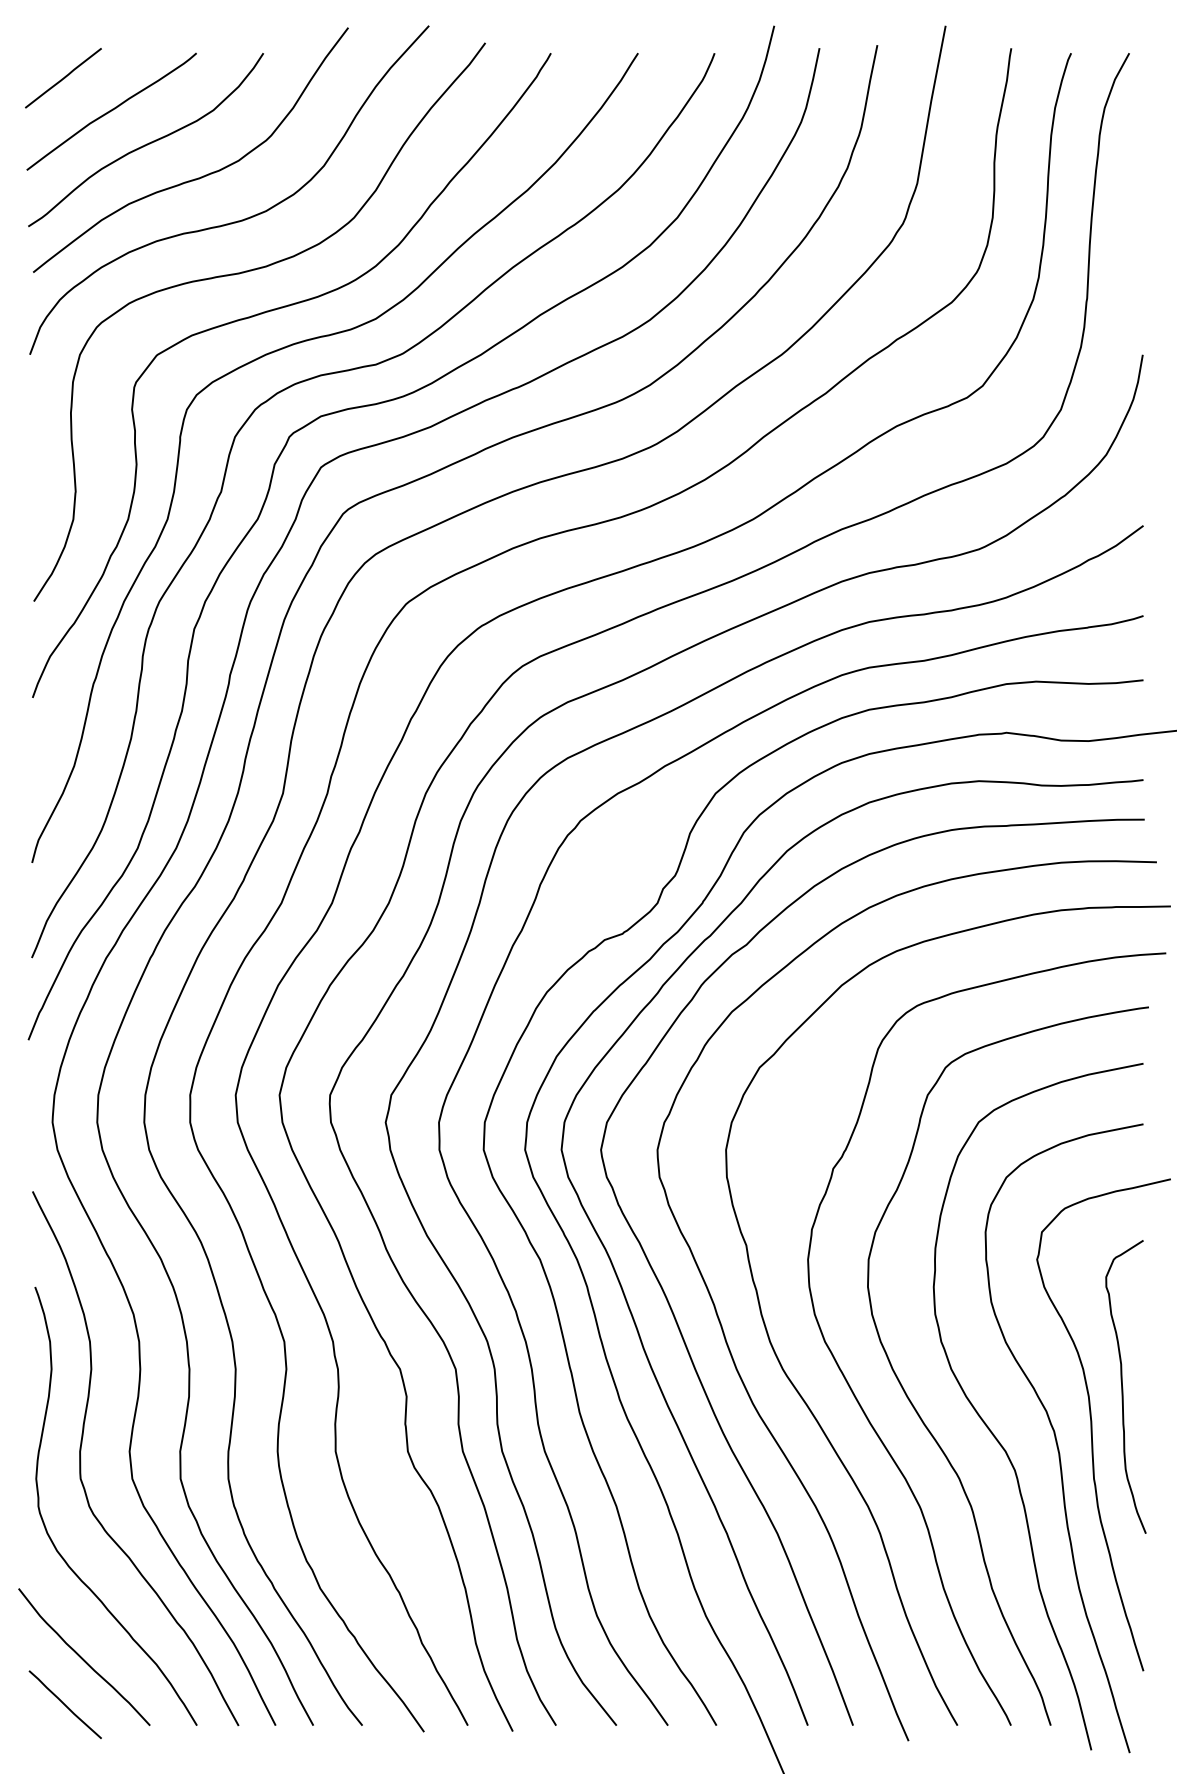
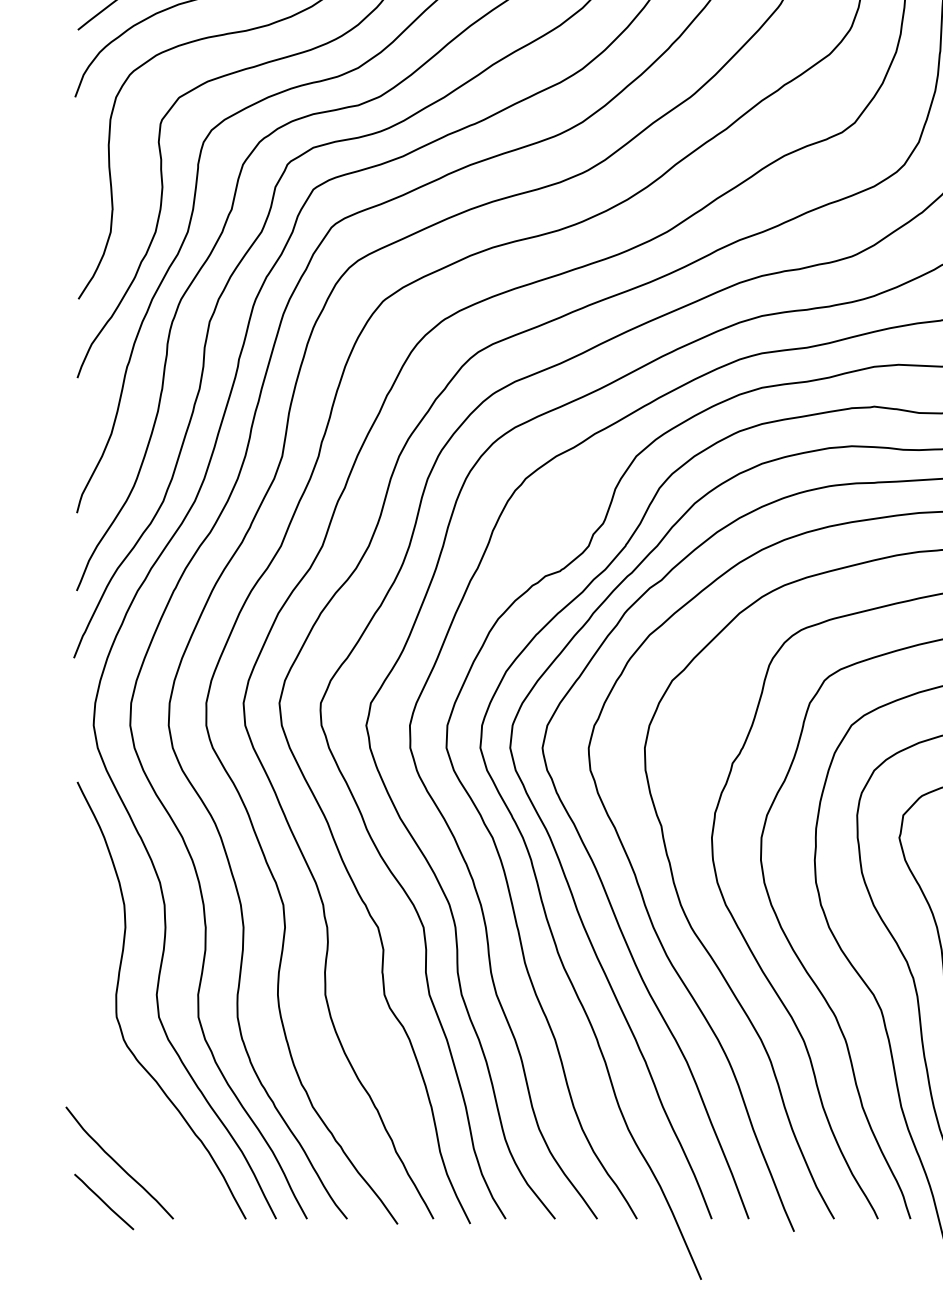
curve: (54, 1543) -> (95, 1070), removed

